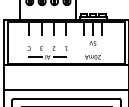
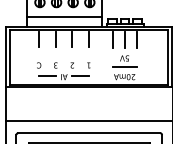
line: (48, 12) -> (64, 16), added
line: (92, 49) -> (124, 66), added

